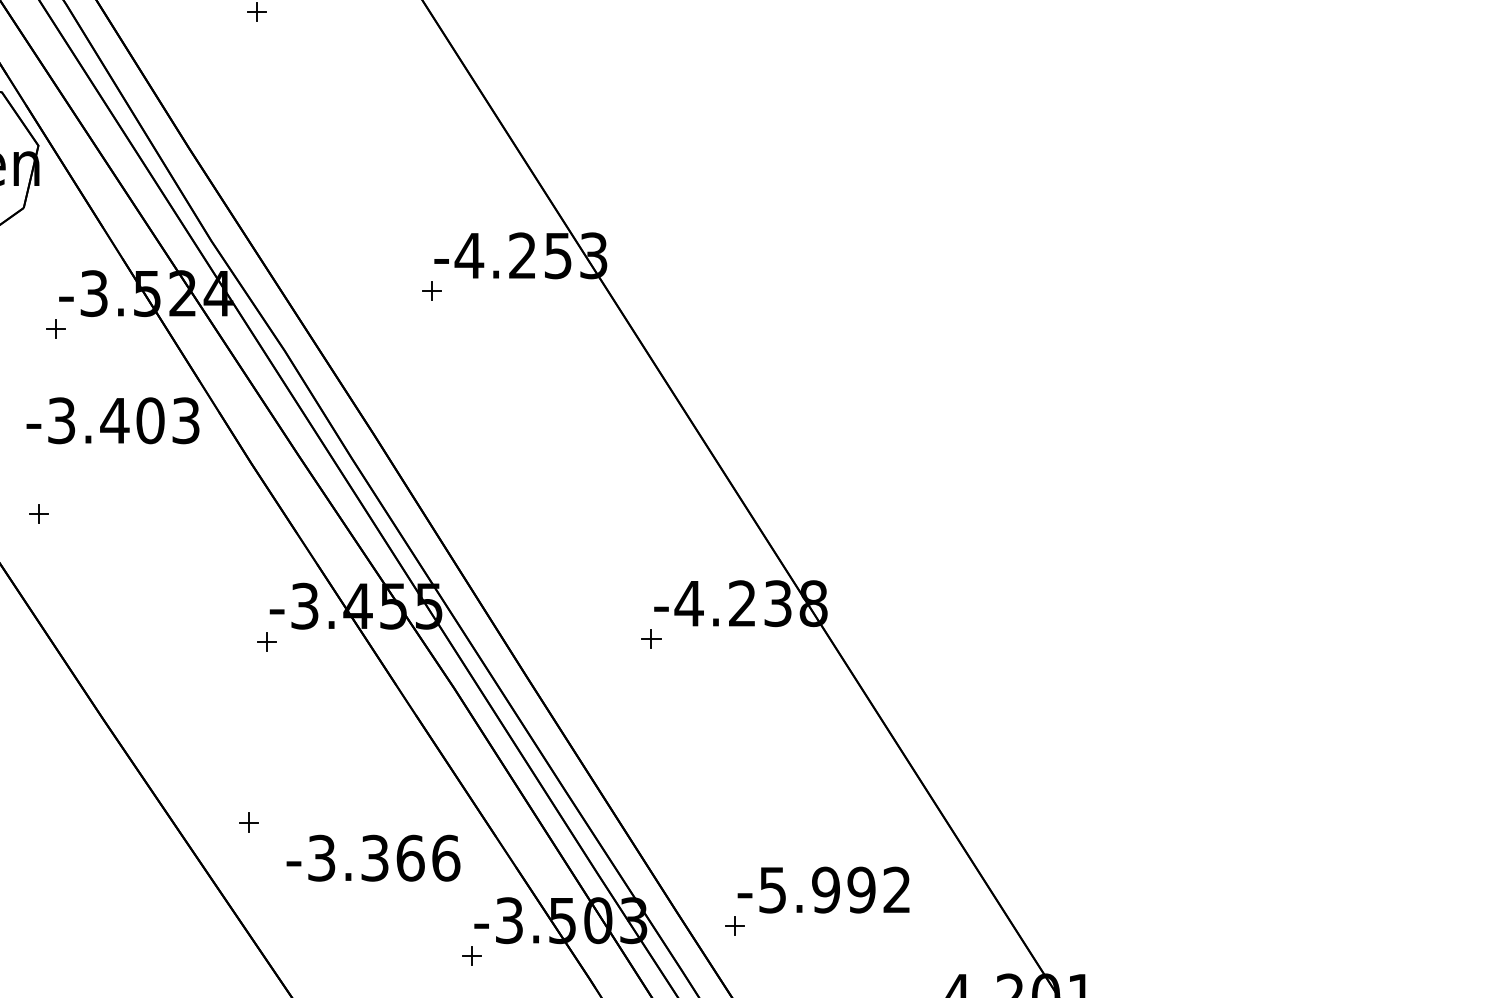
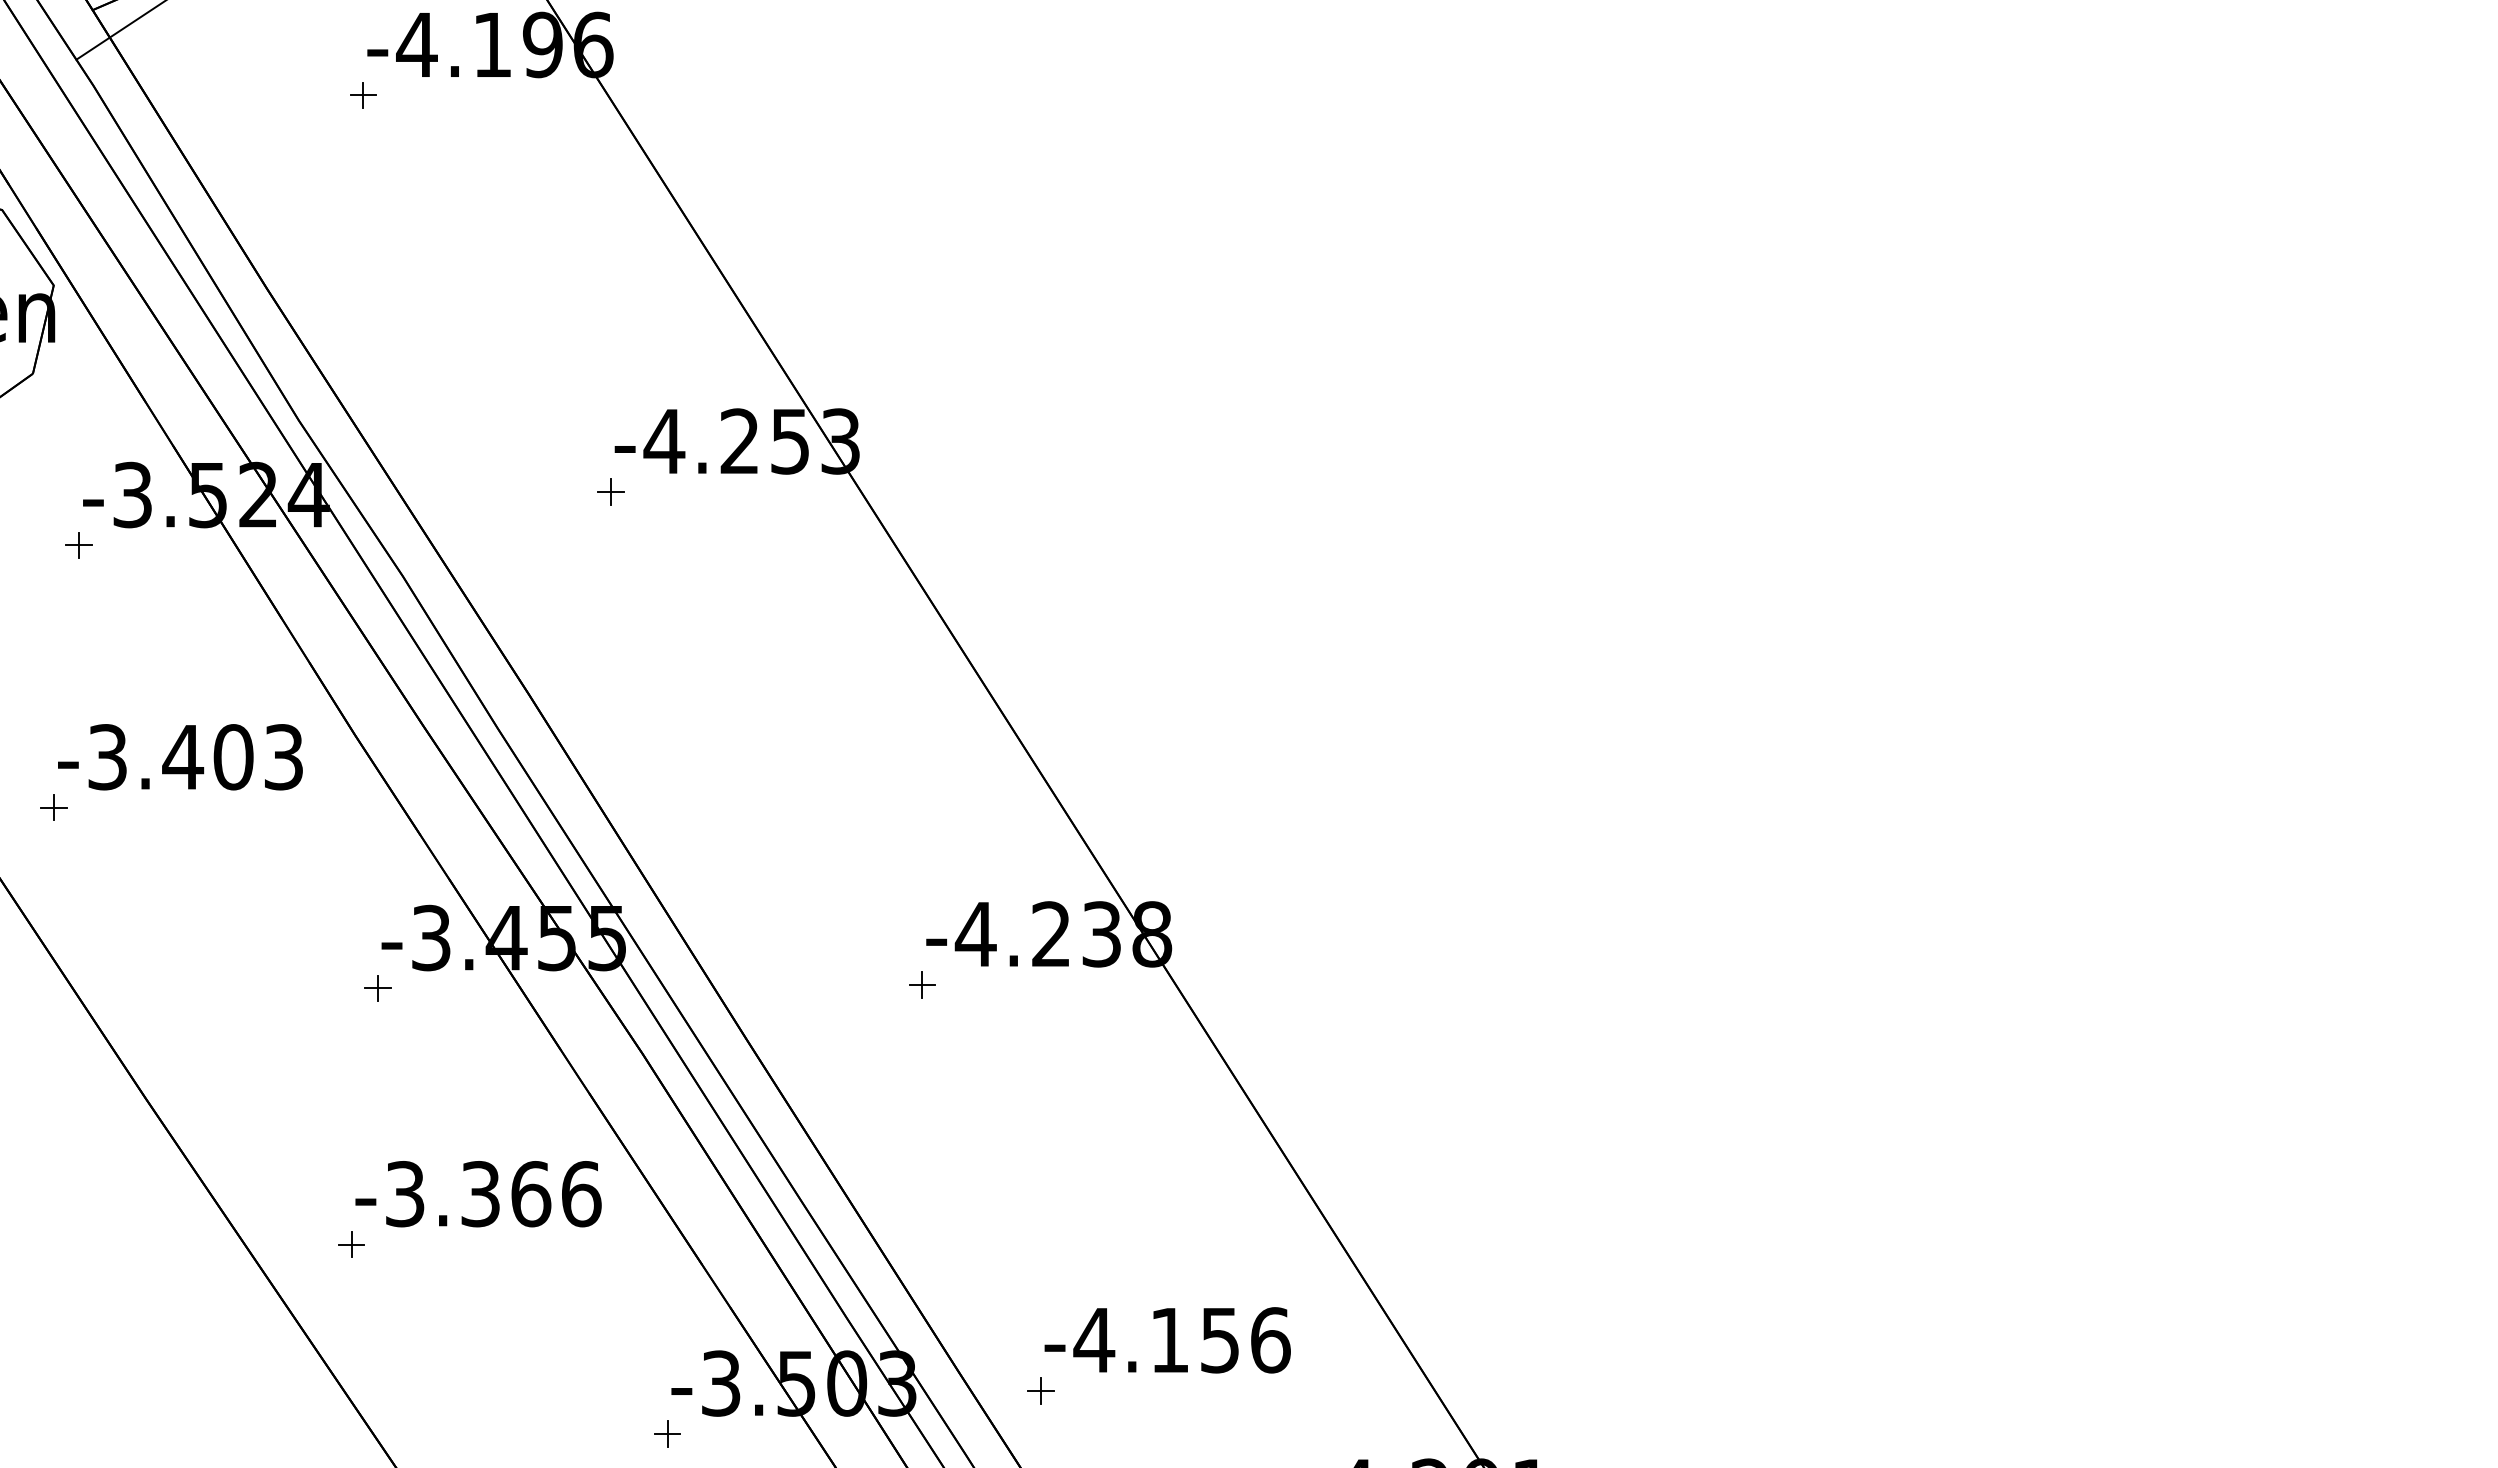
text: (113, 420) -> (180, 757), moved
text: (373, 858) -> (478, 1194), moved
text: (834, 890) -> (1181, 1340), -5.992 -> -4.156

